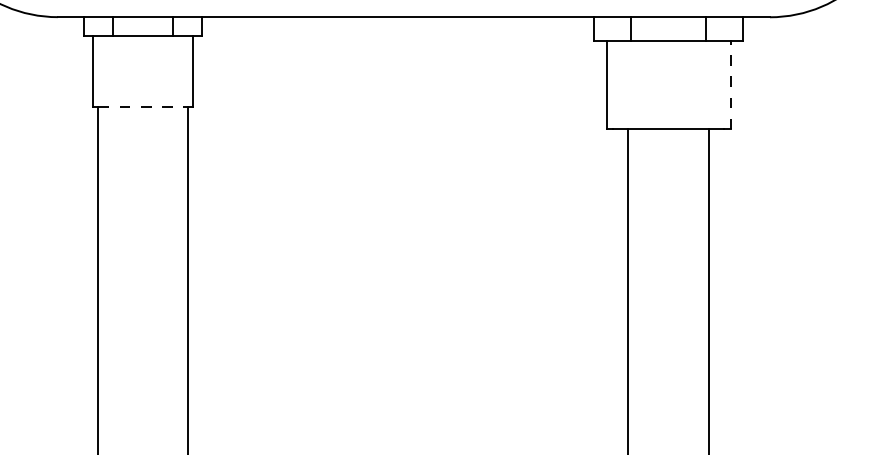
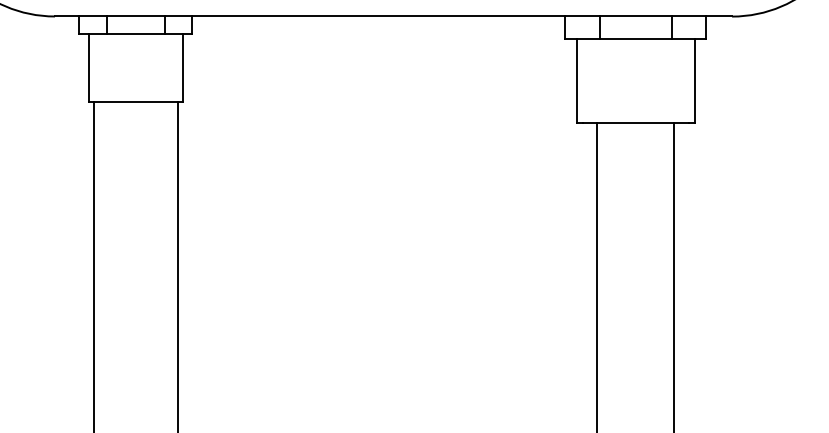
line: (730, 84) -> (694, 80), dashed -> solid
line: (143, 106) -> (136, 101), dashed -> solid

